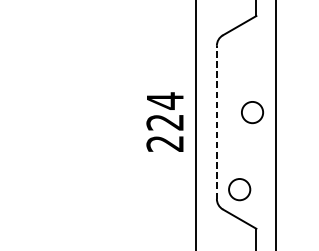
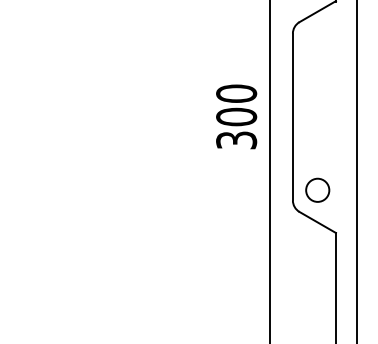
circle: (252, 111) -> (331, 105), removed
text: (165, 121) -> (236, 116), 224 -> 300
line: (216, 121) -> (292, 116), dashed -> solid

